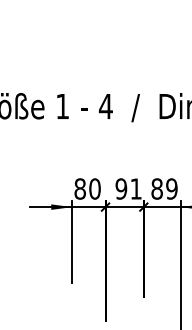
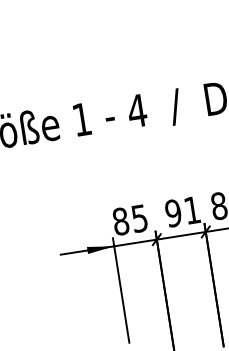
text: (94, 188) -> (139, 218), 80 -> 85

